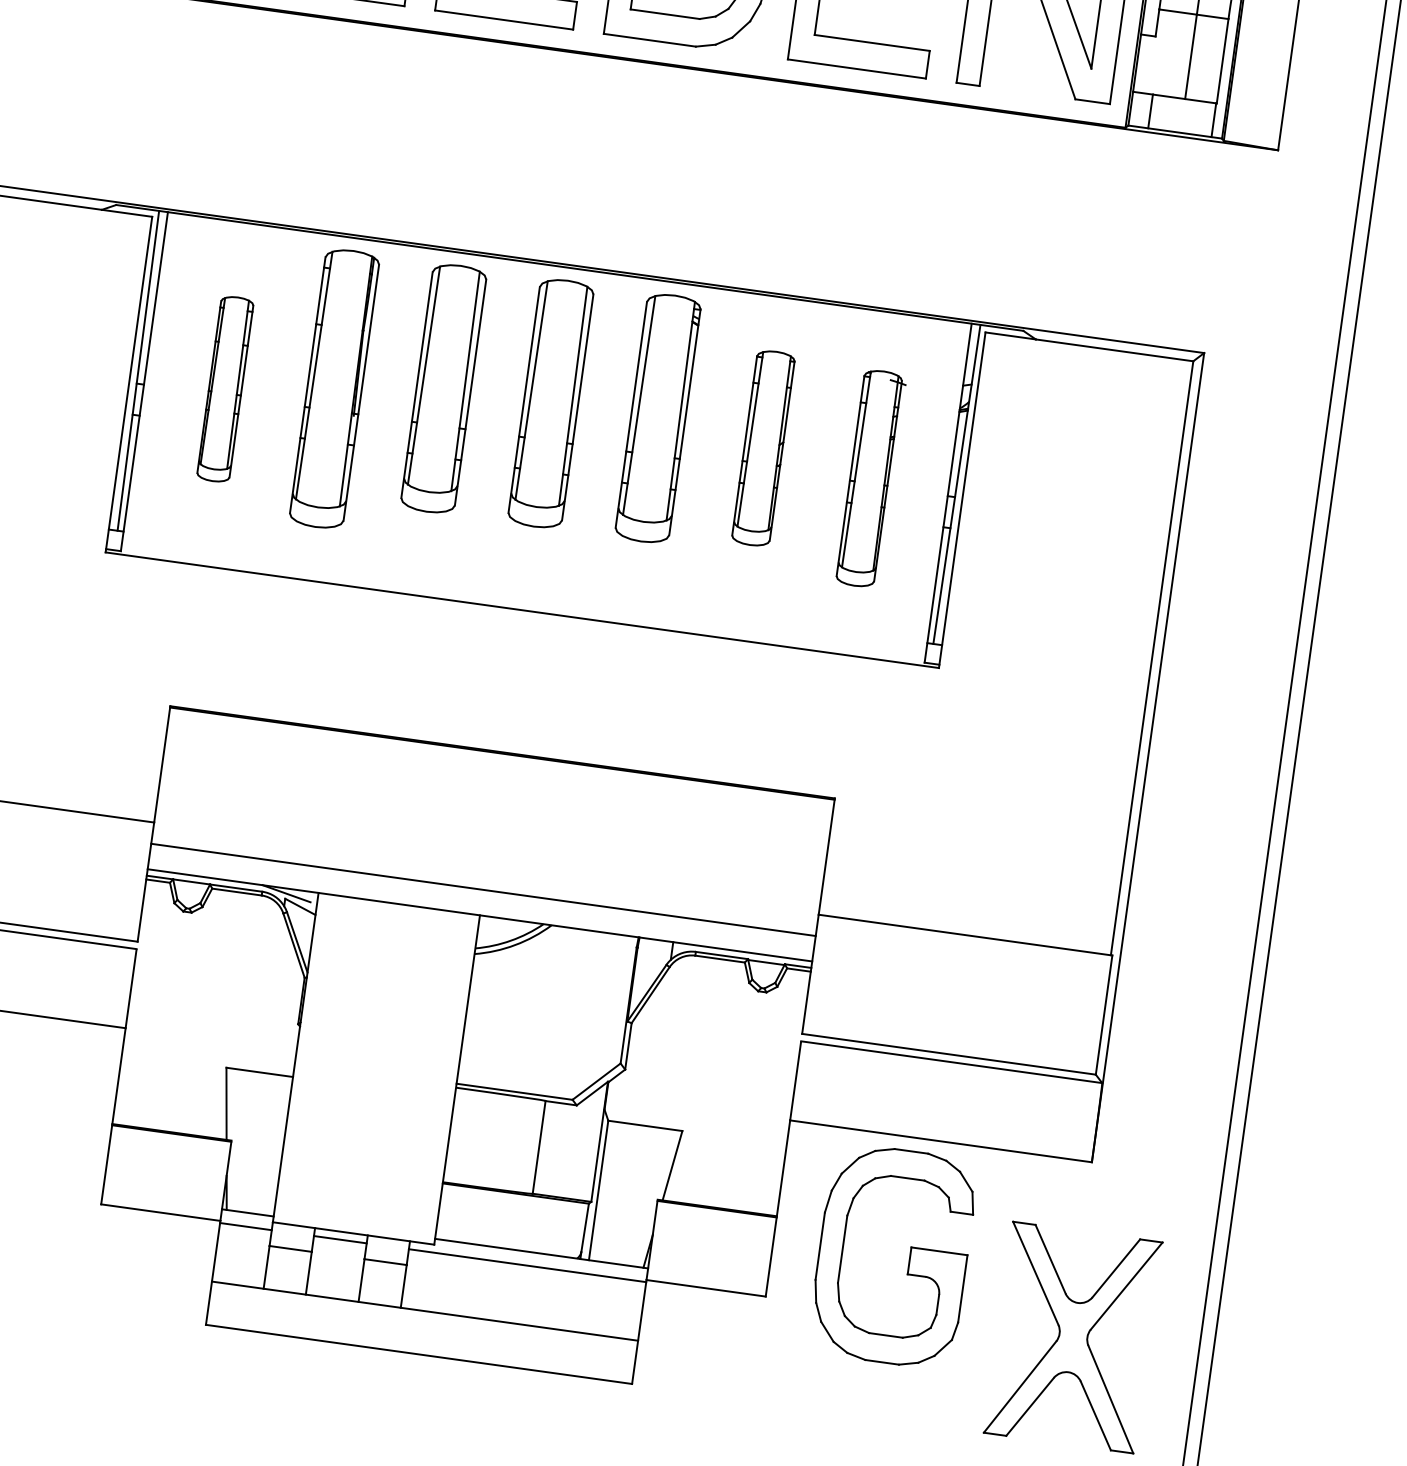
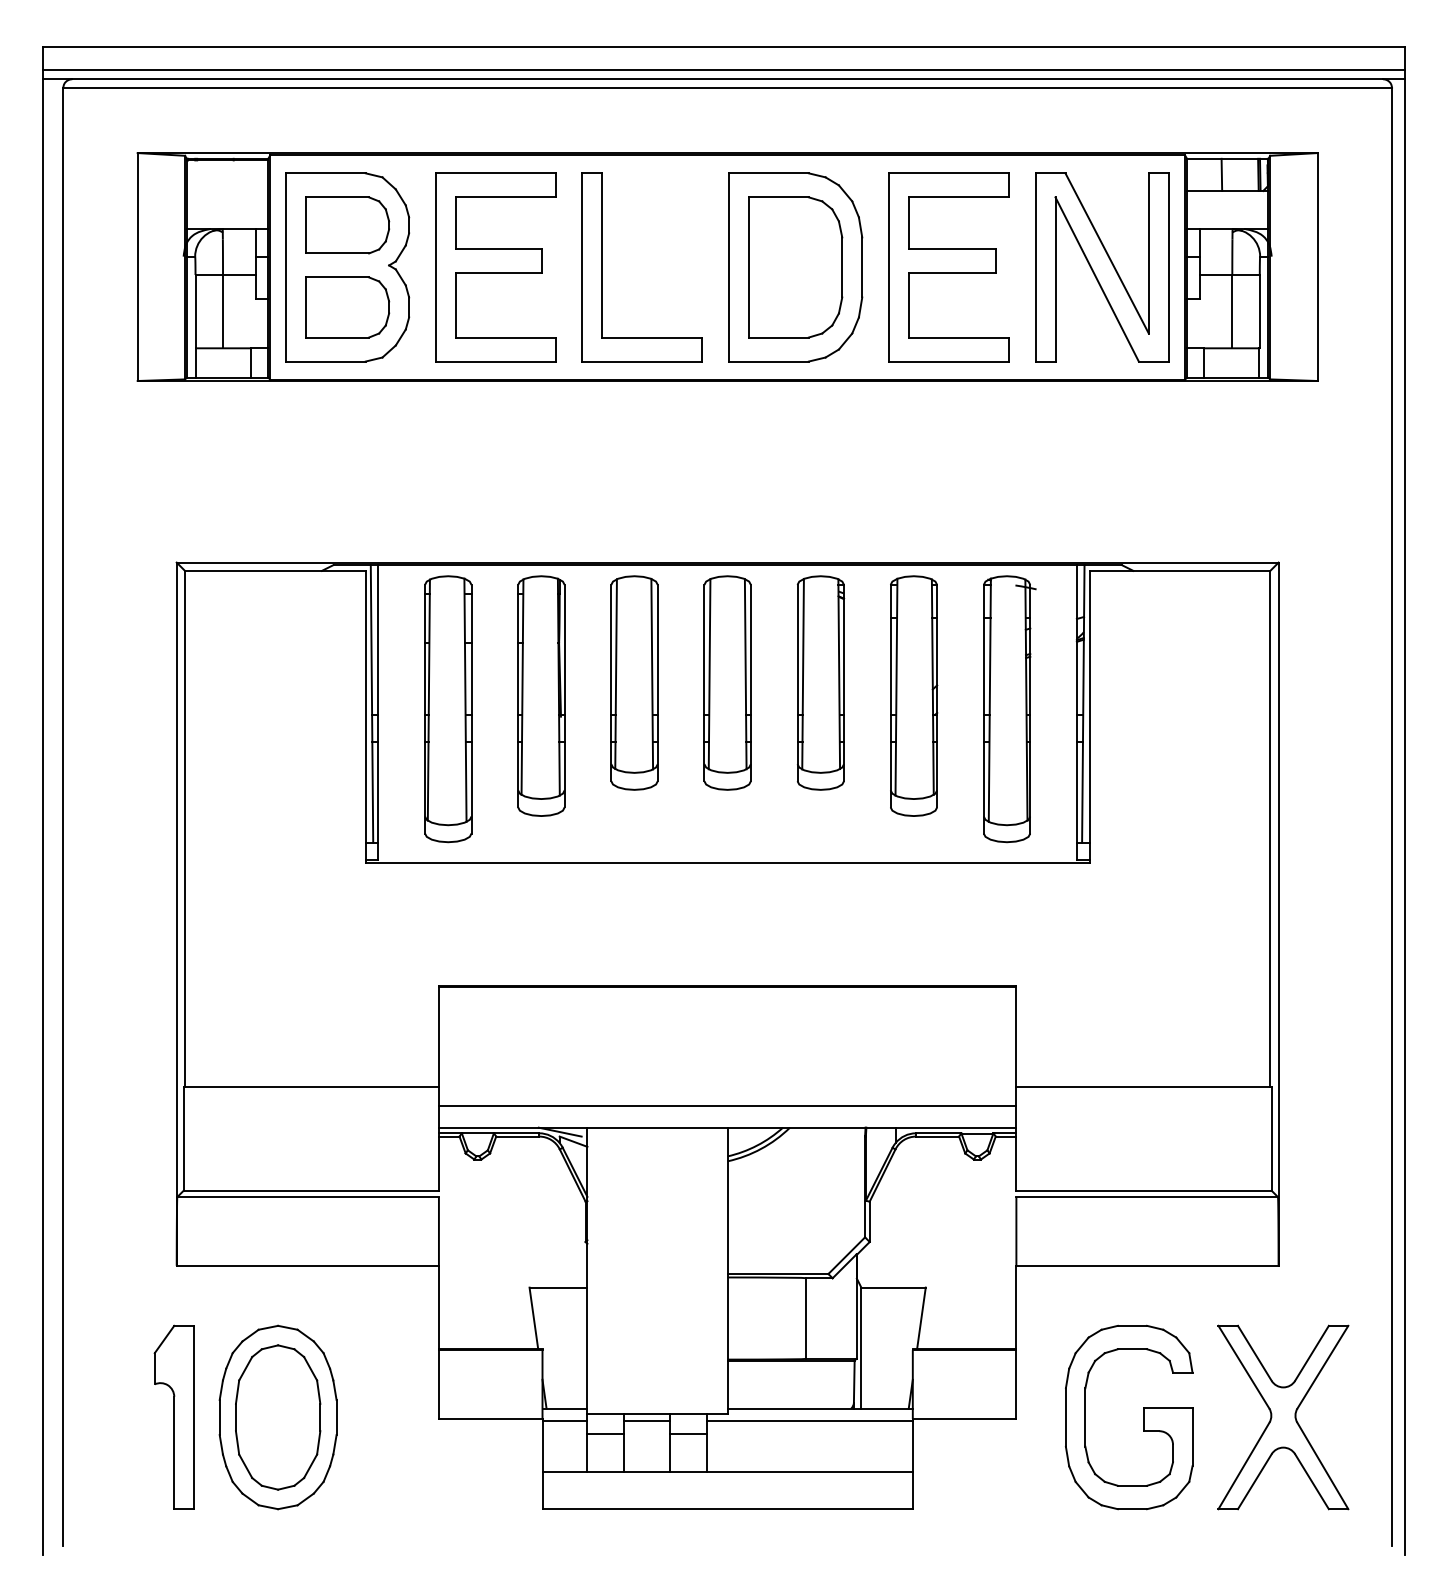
part: (225, 389) -> (448, 709), size x1.67
part: (763, 447) -> (914, 695), size x1.43
part: (871, 479) -> (1009, 709), size x1.43
part: (909, 1258) -> (1143, 1417), moved

